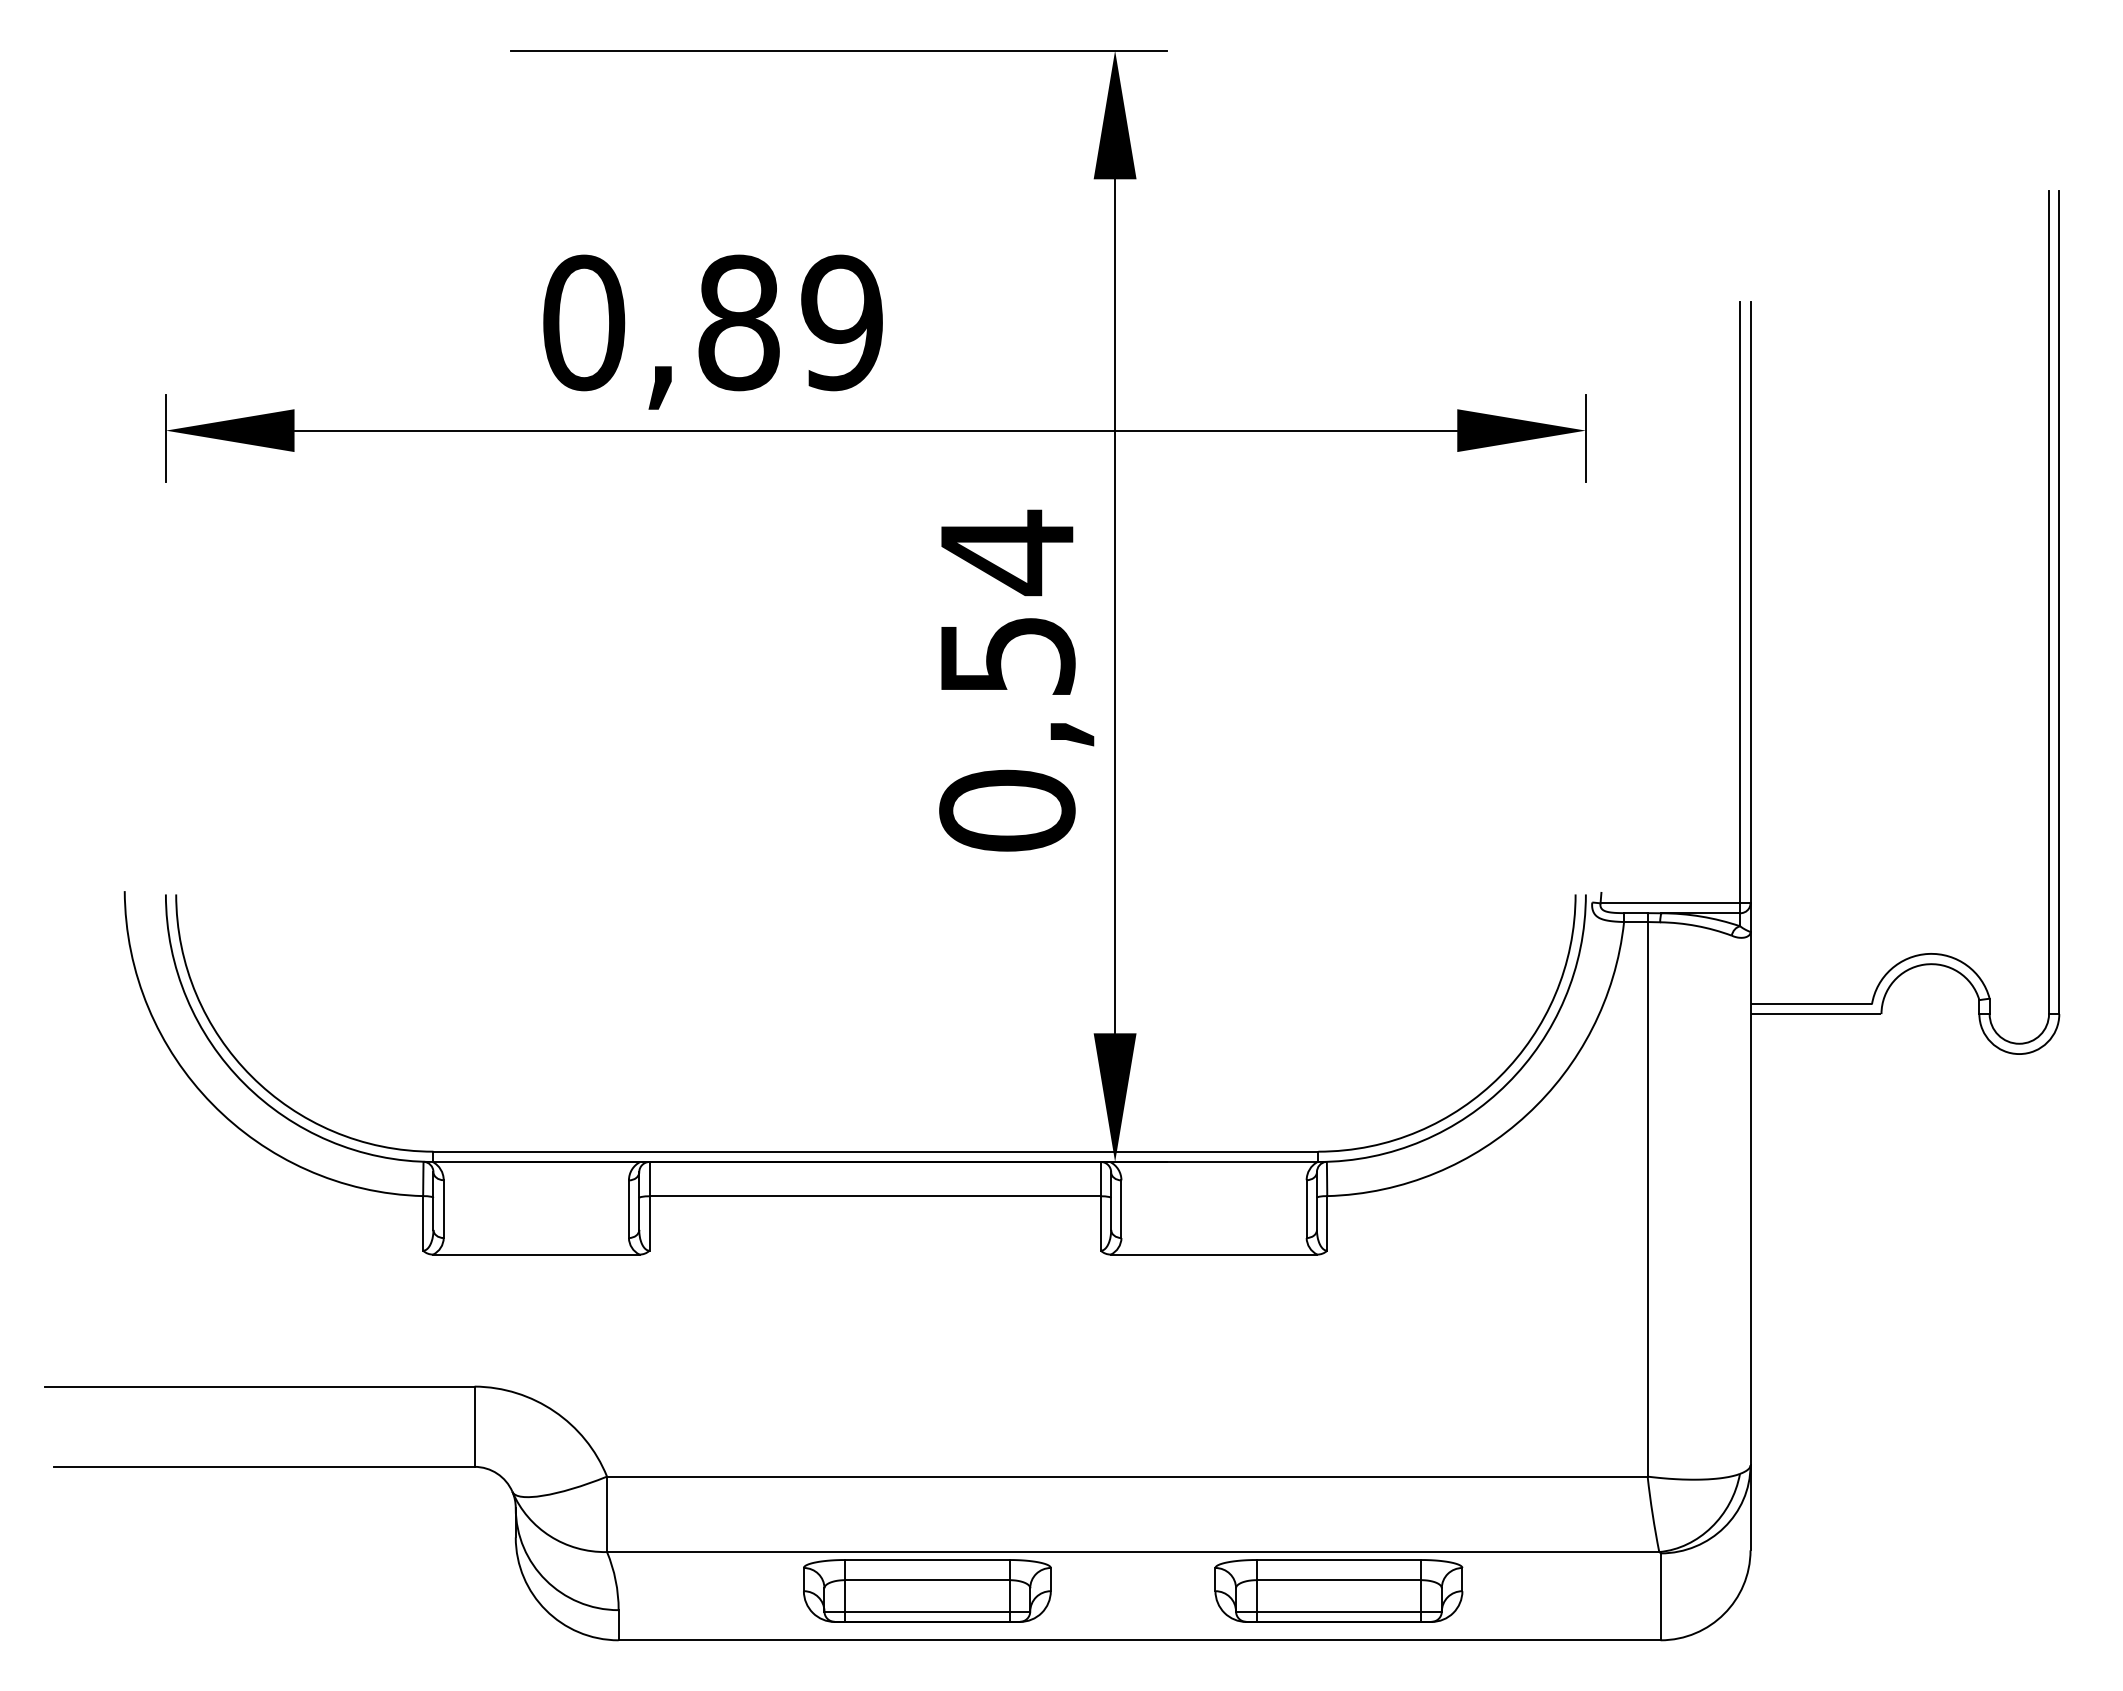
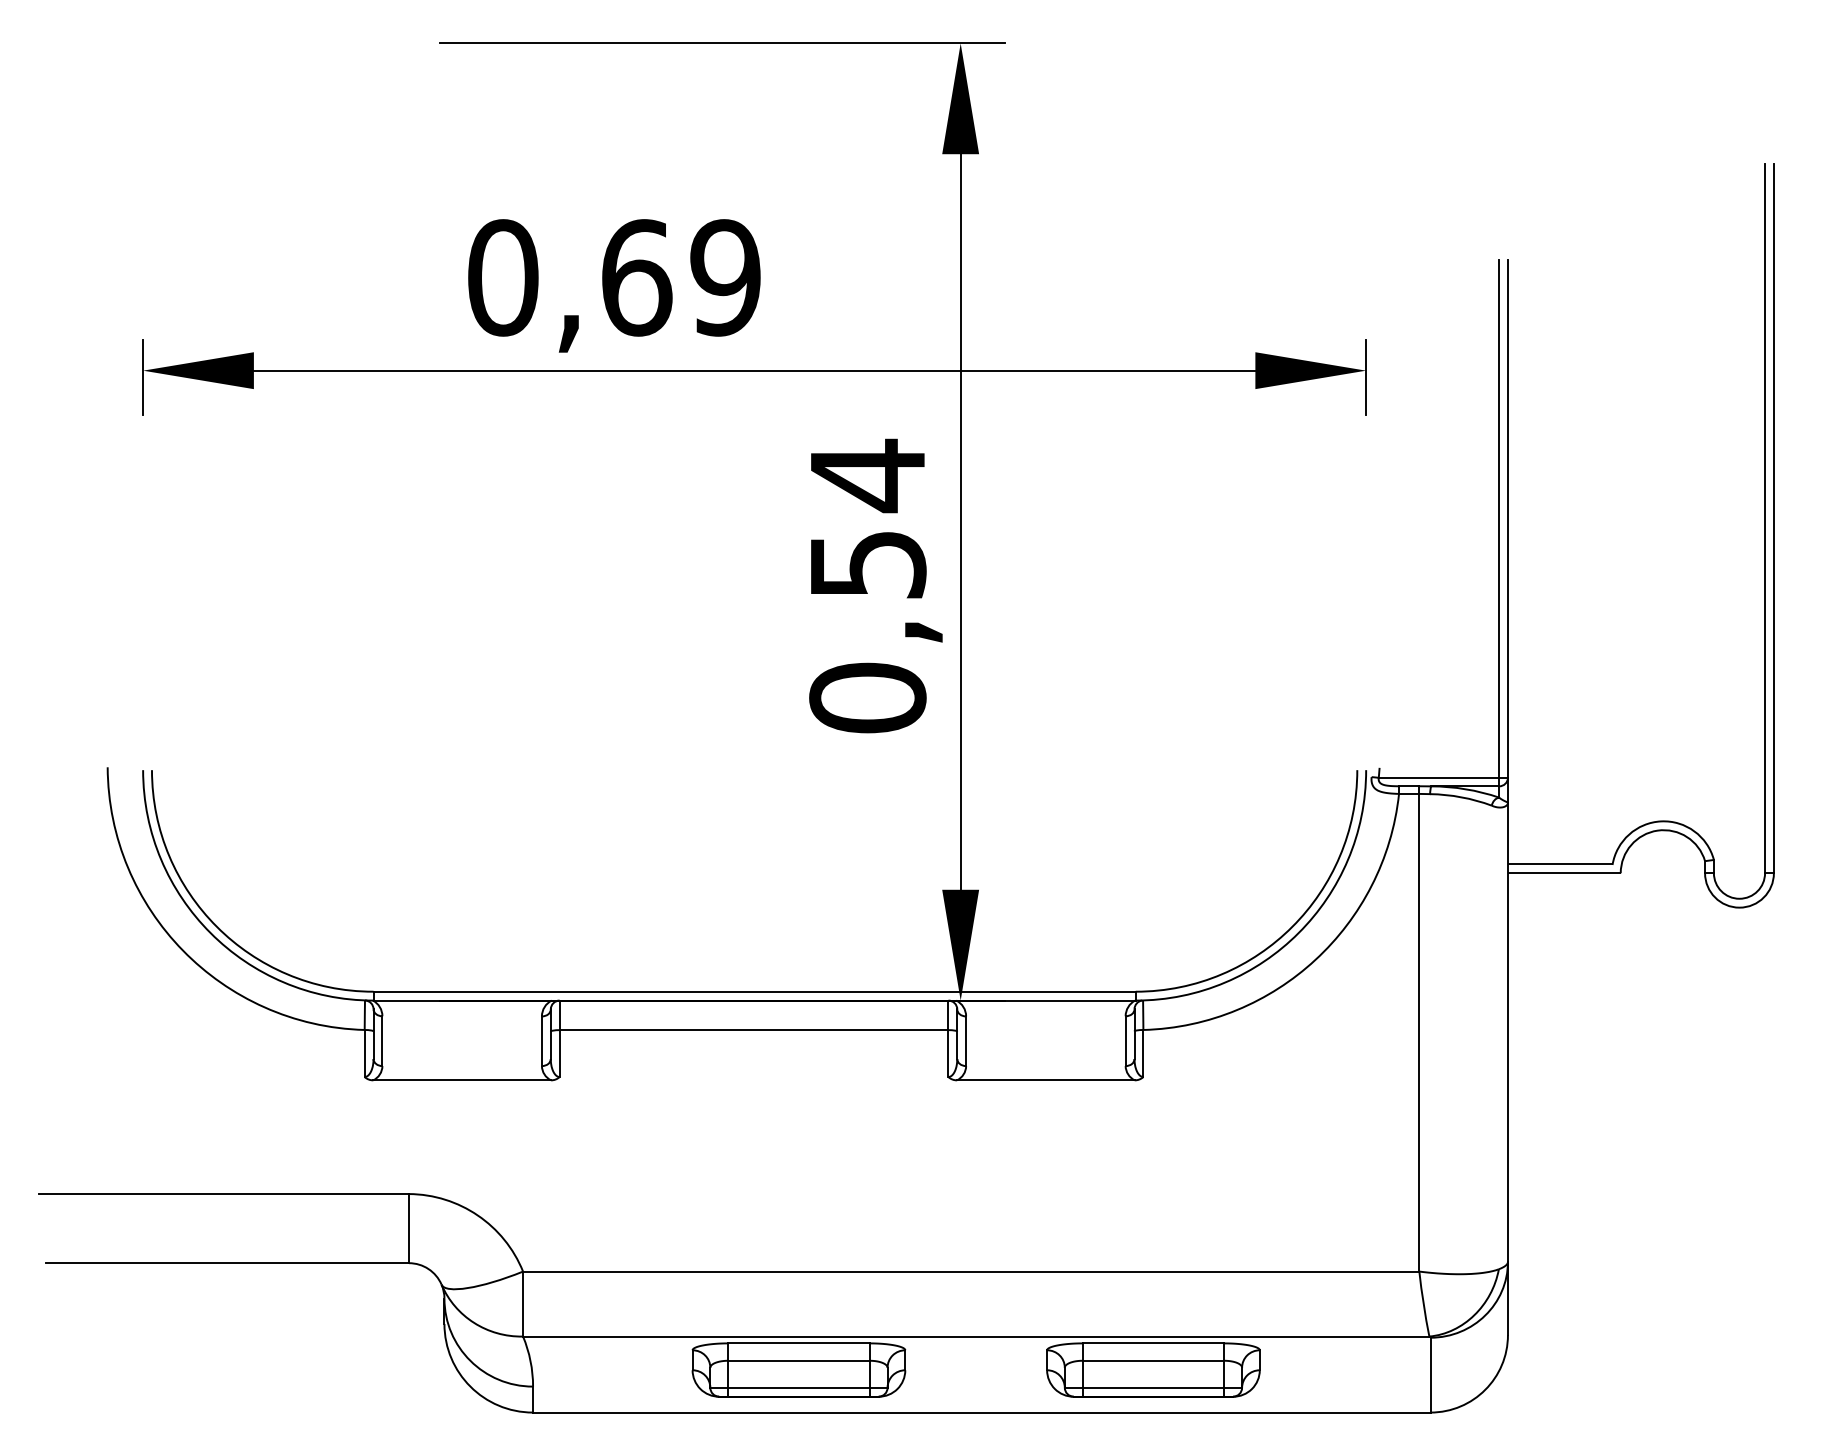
text: (739, 322) -> (637, 277), 0,89 -> 0,69

